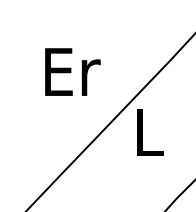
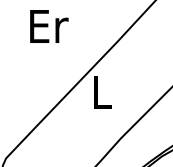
text: (73, 72) -> (49, 26), moved

